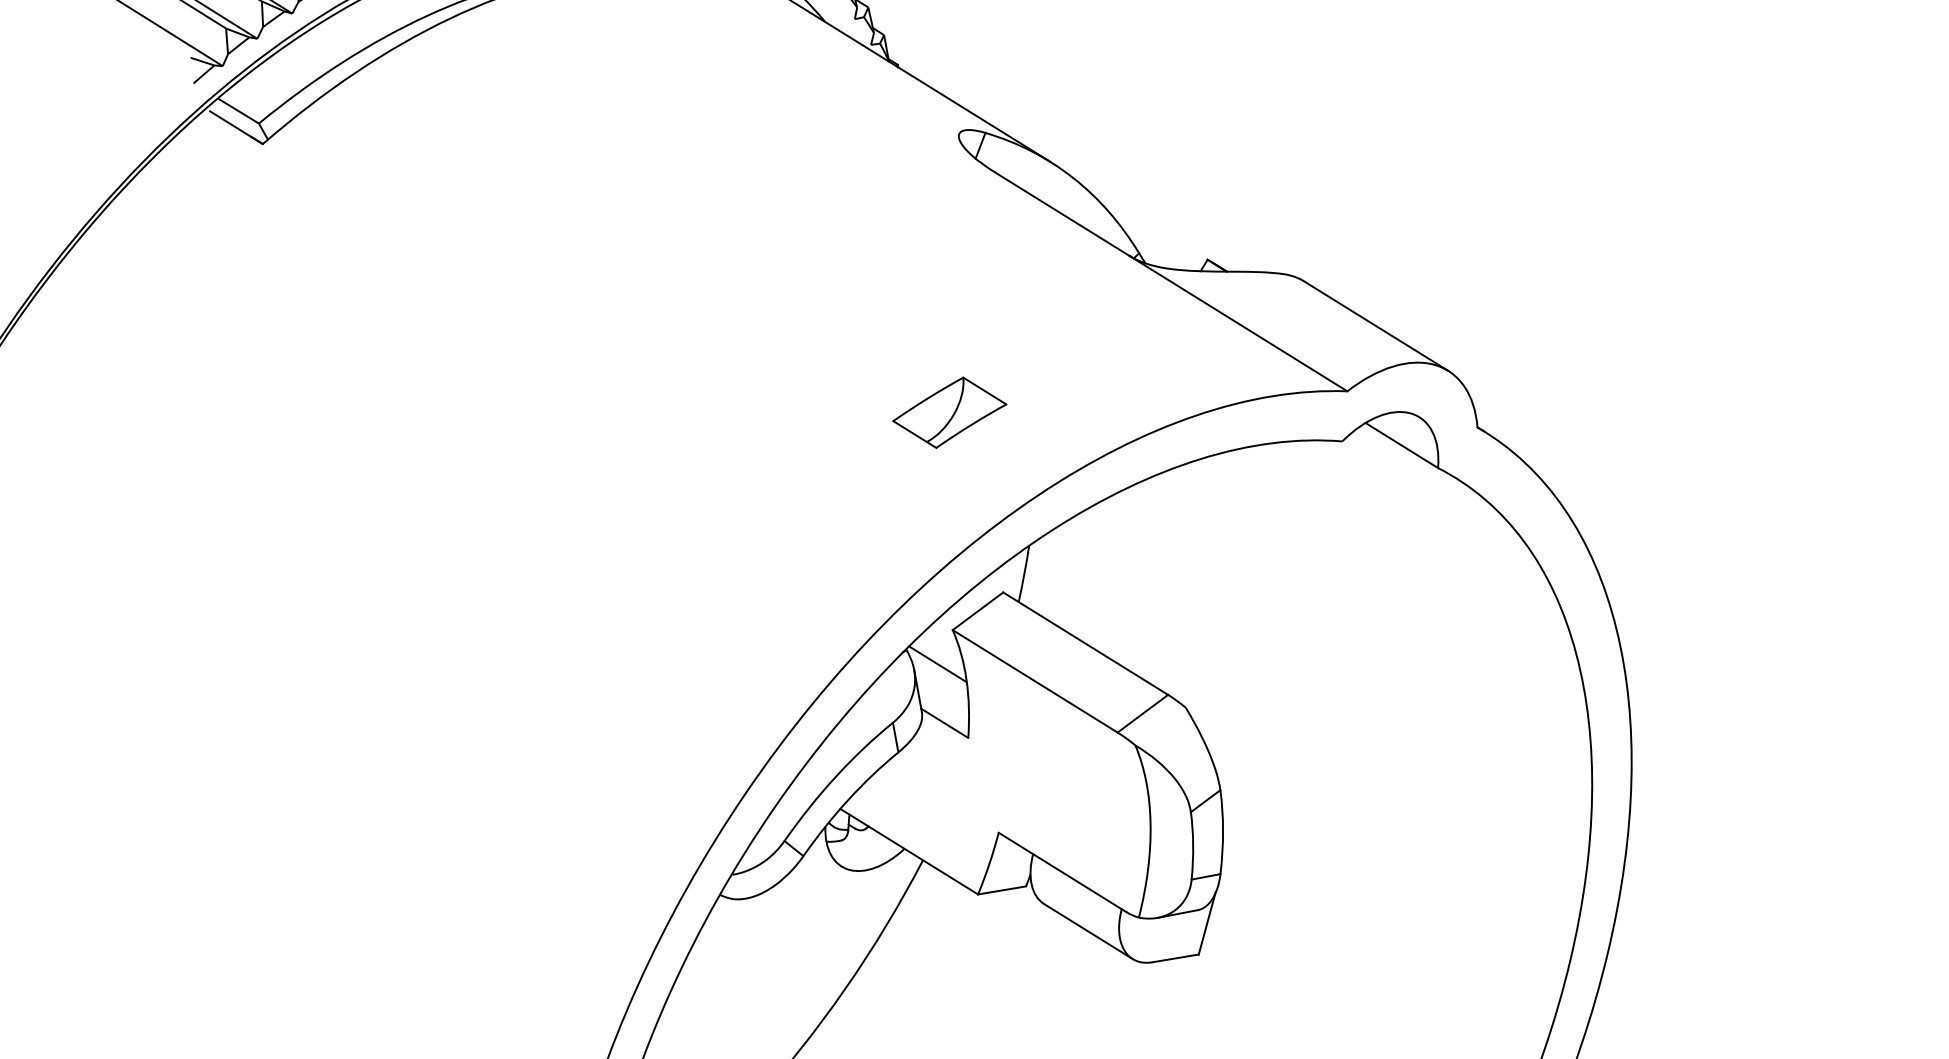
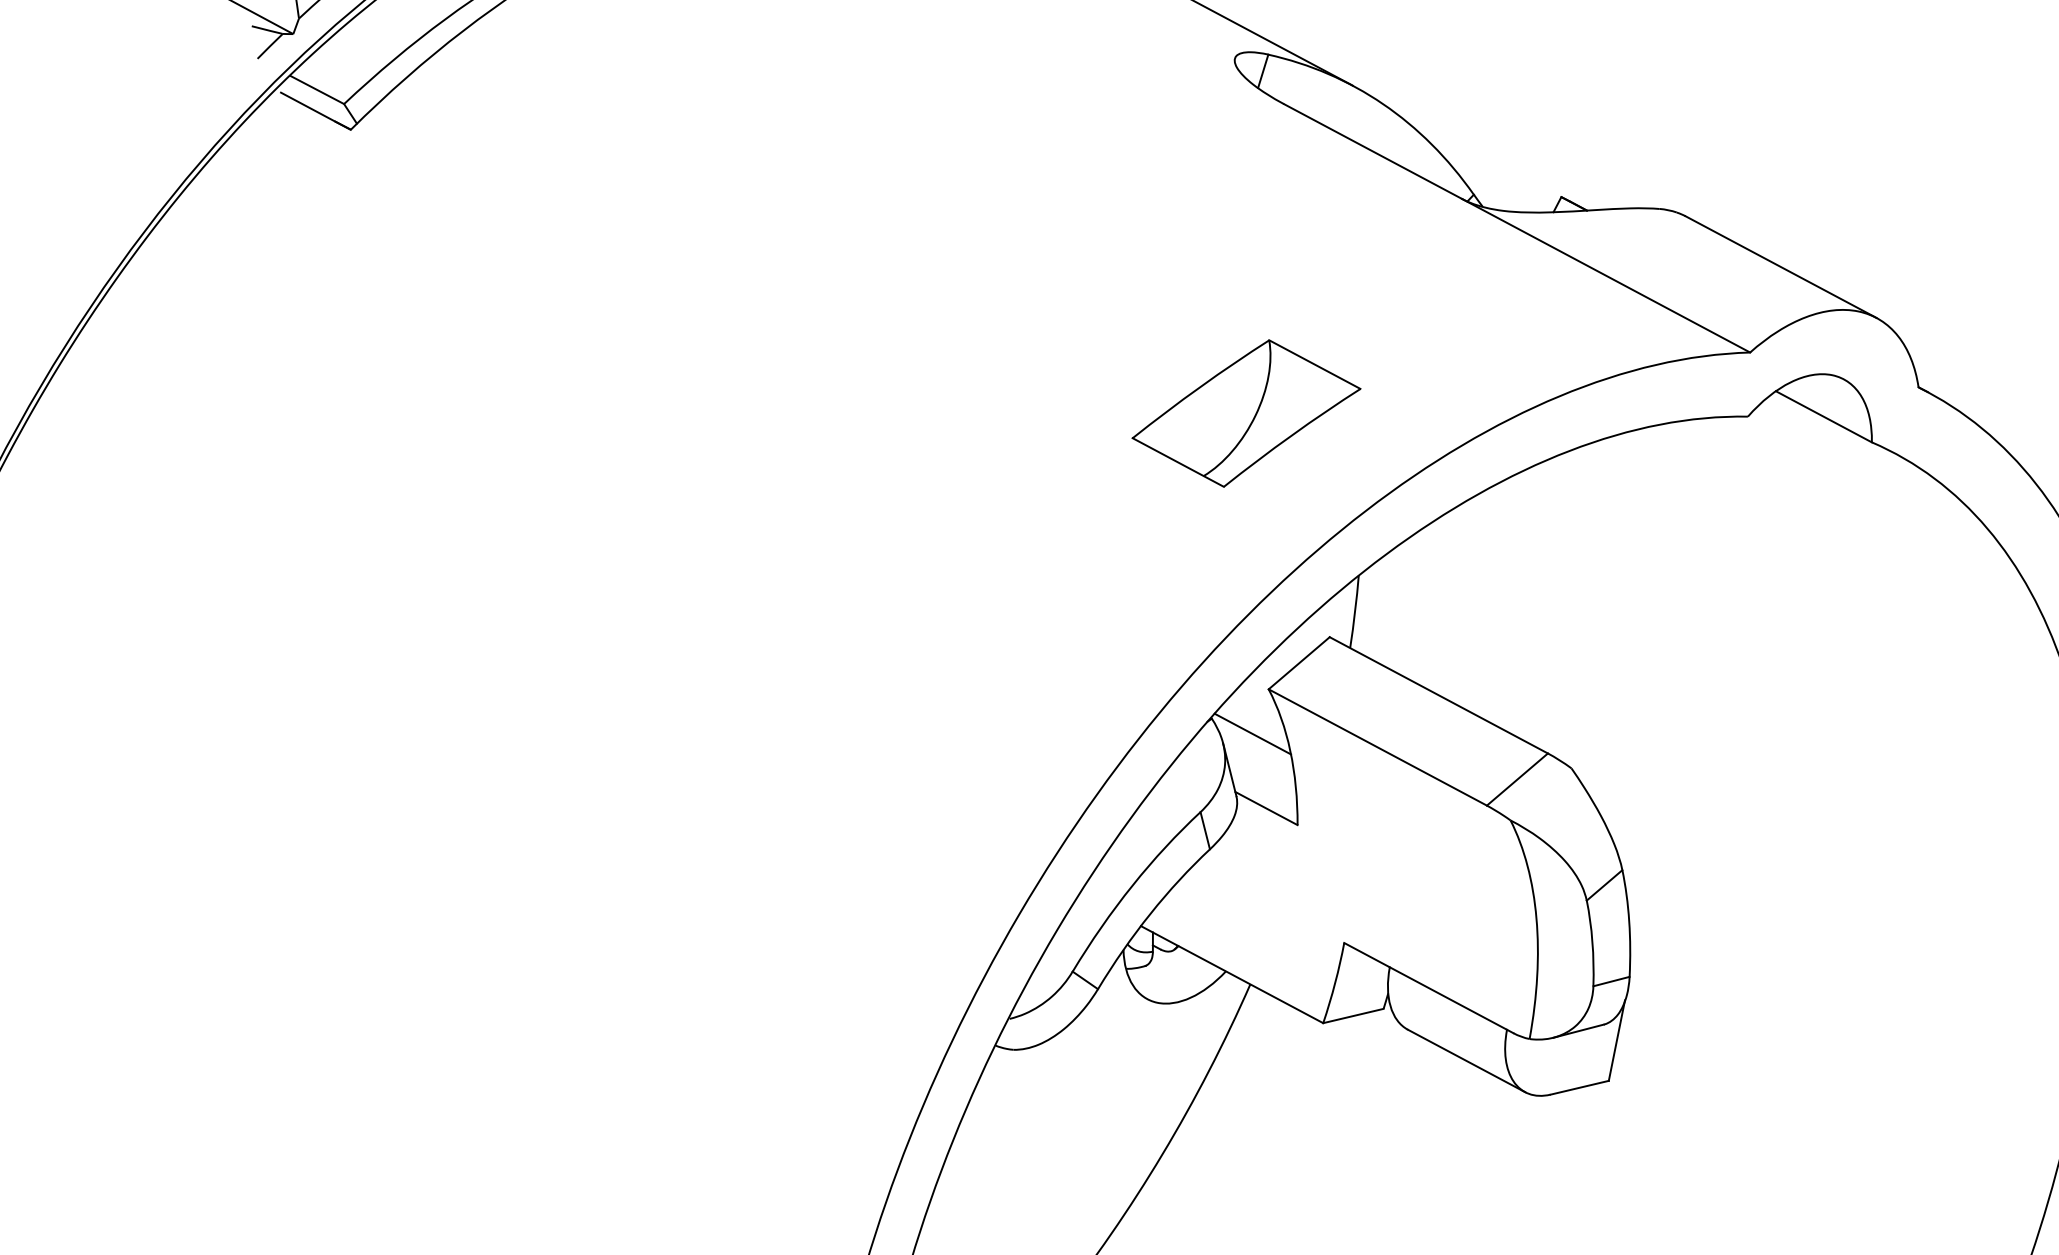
part: (949, 412) -> (1246, 413), size x1.6

